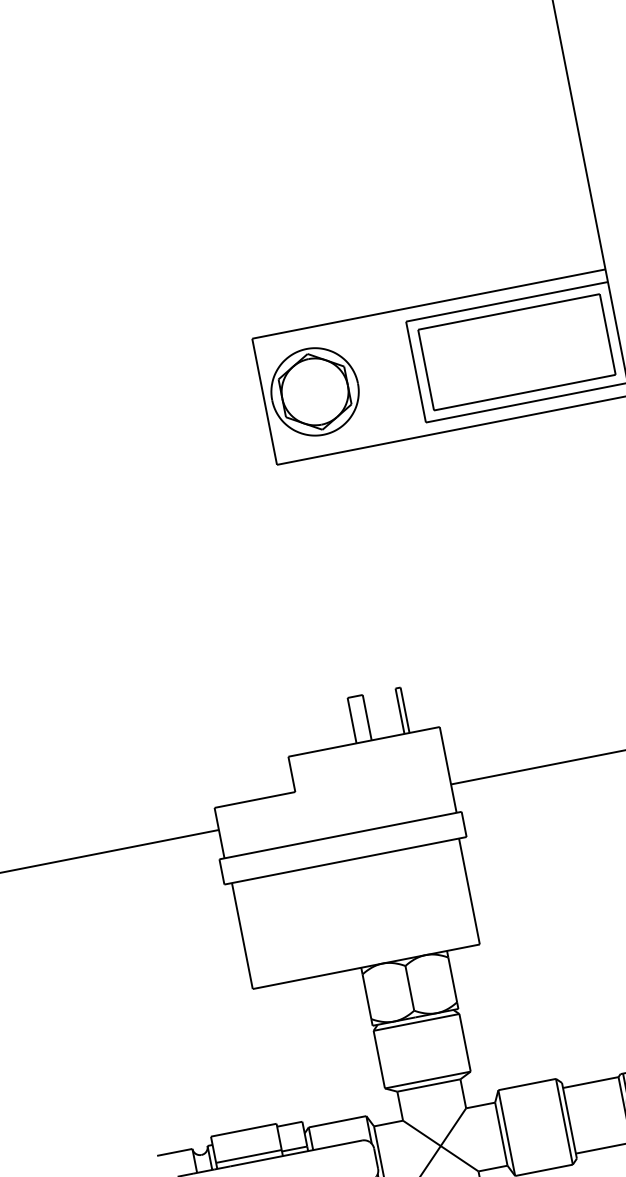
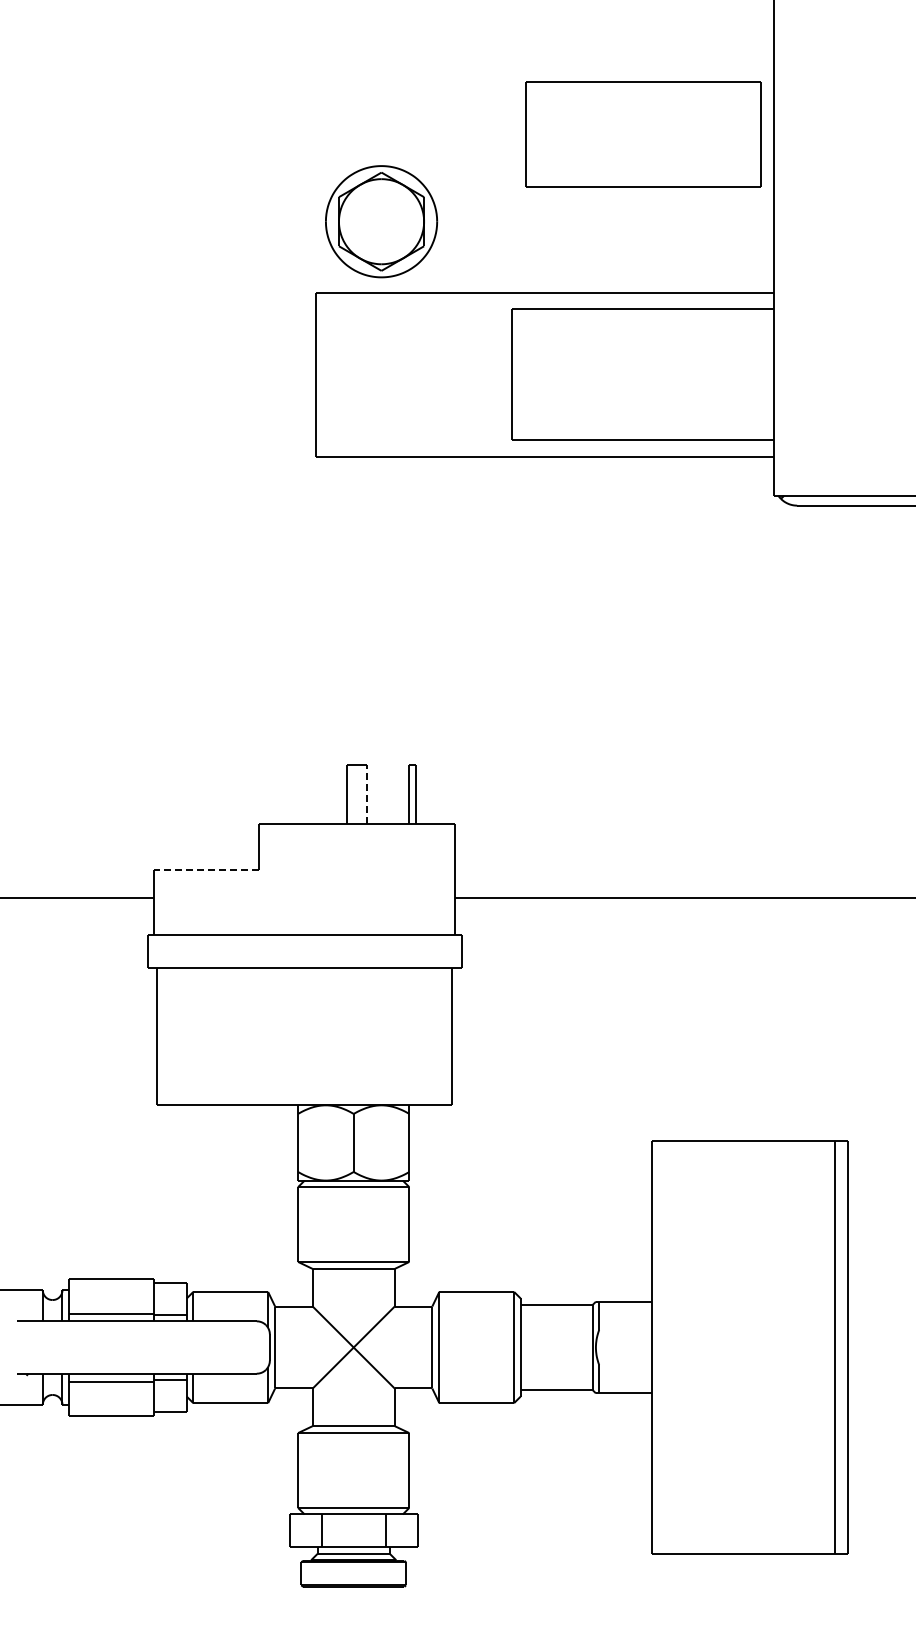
part: (517, 352) -> (643, 134), moved
part: (315, 391) -> (381, 221), moved
line: (366, 717) -> (366, 793), solid -> dashed
line: (254, 799) -> (205, 869), solid -> dashed

